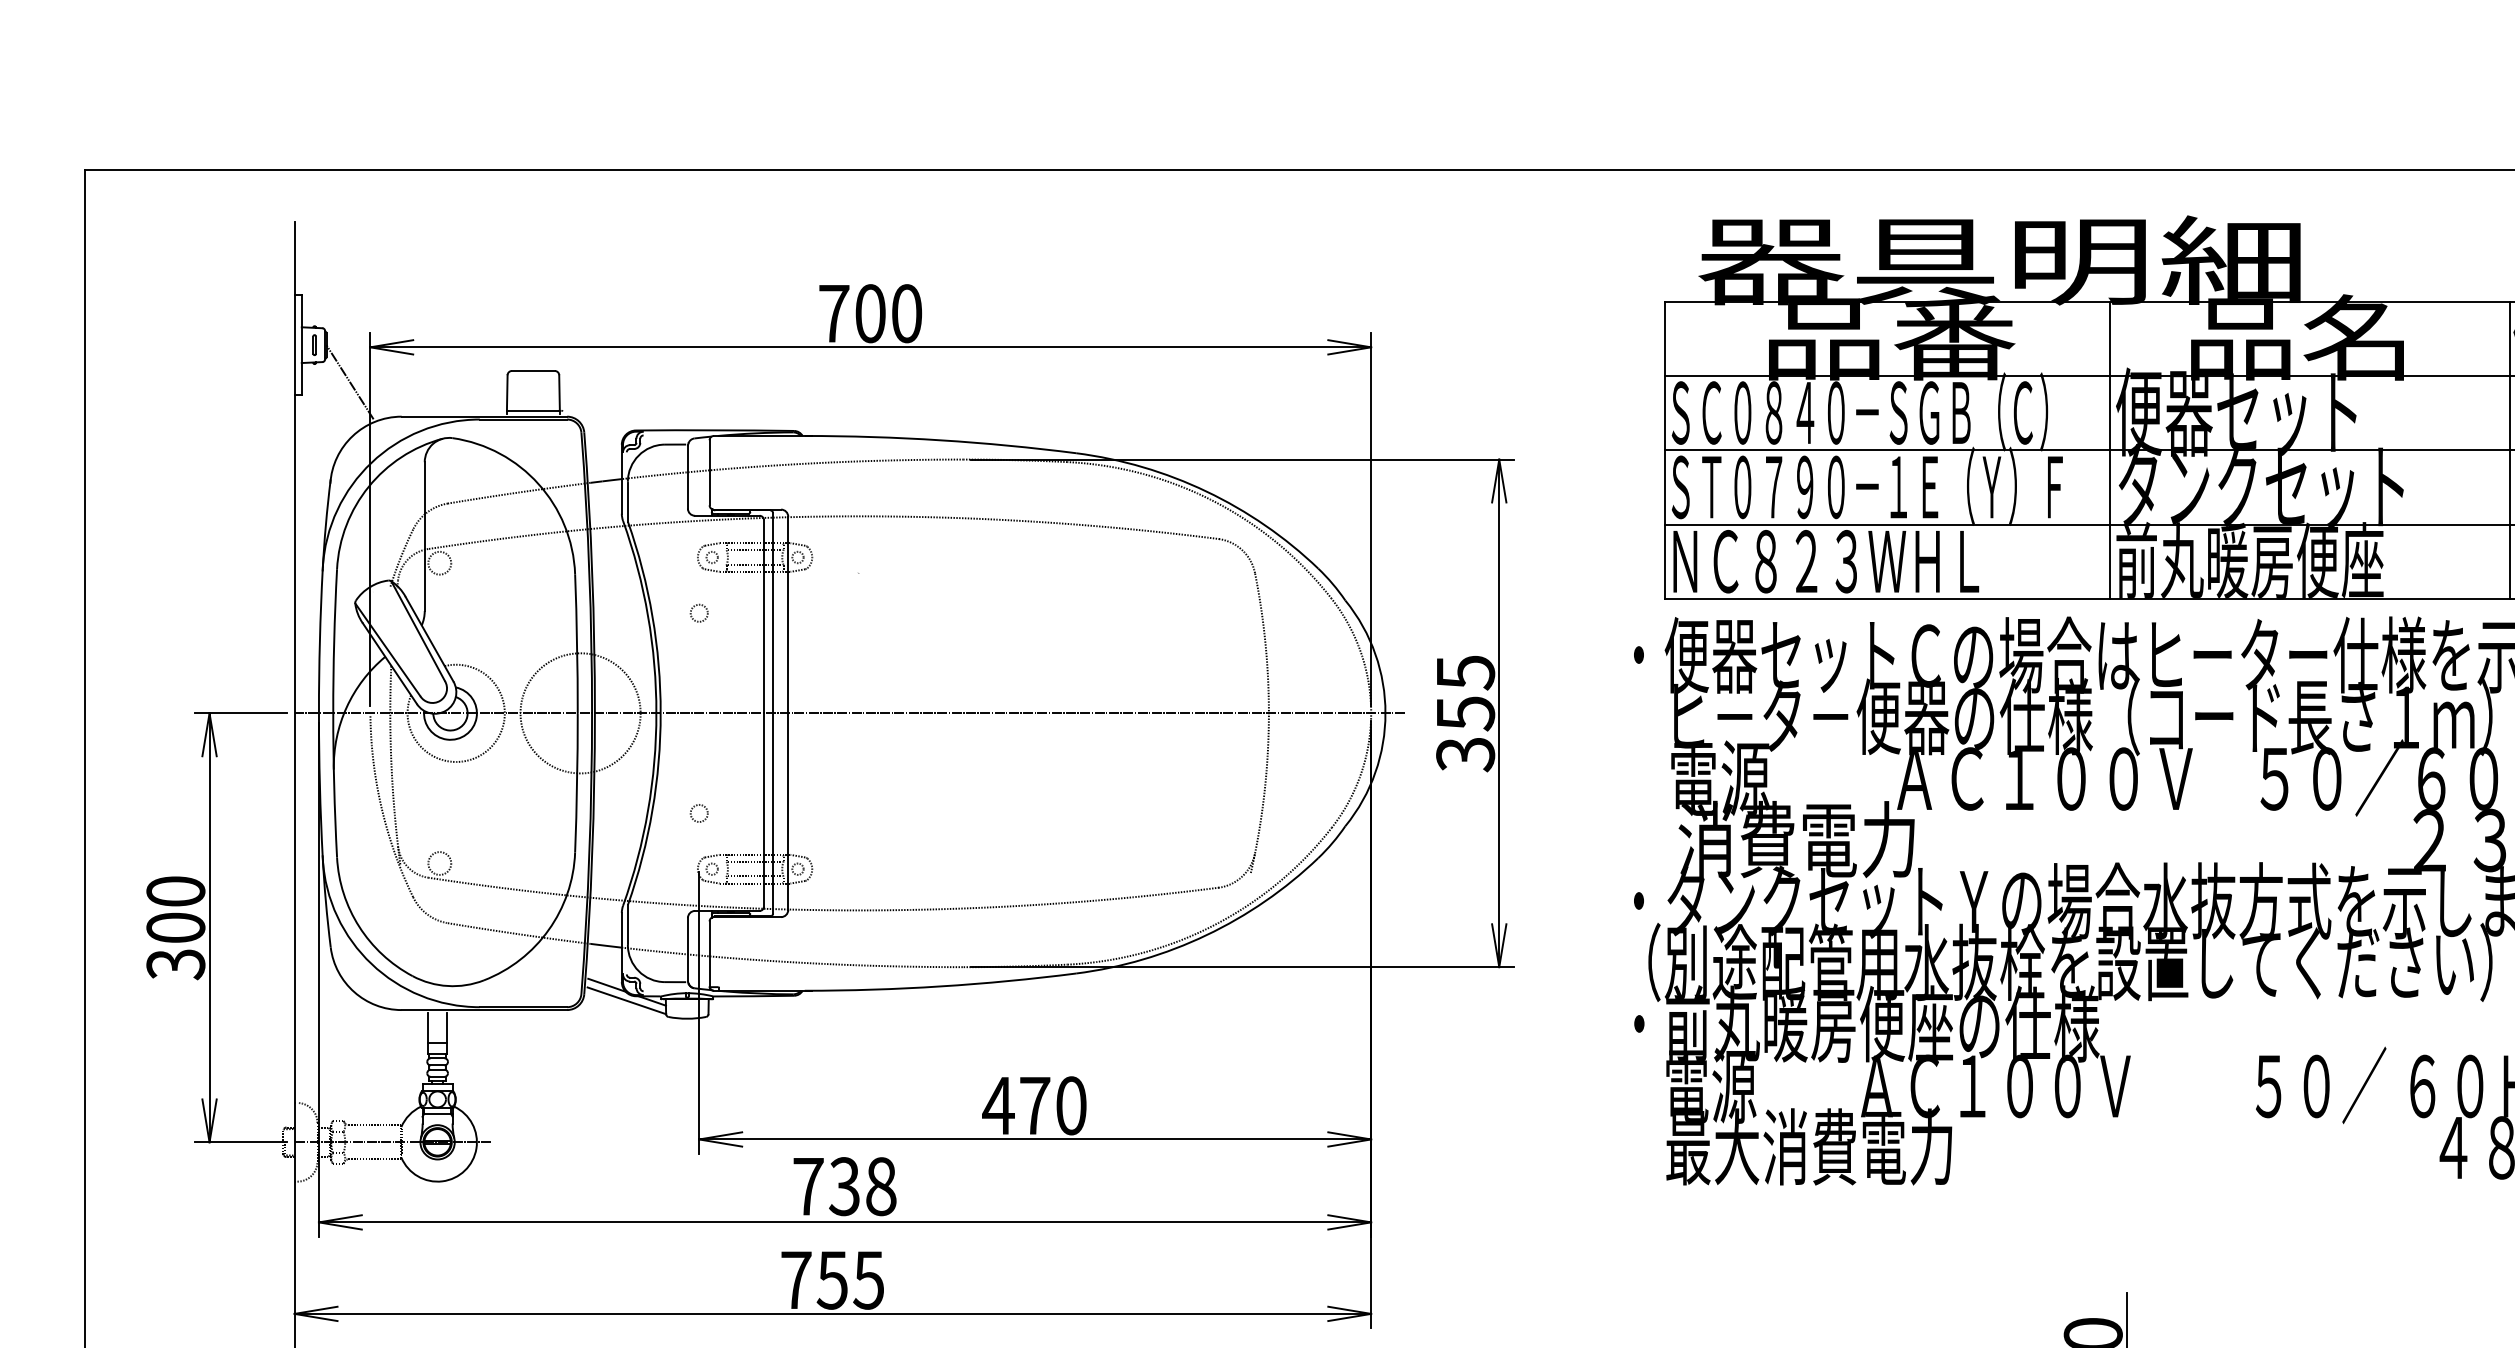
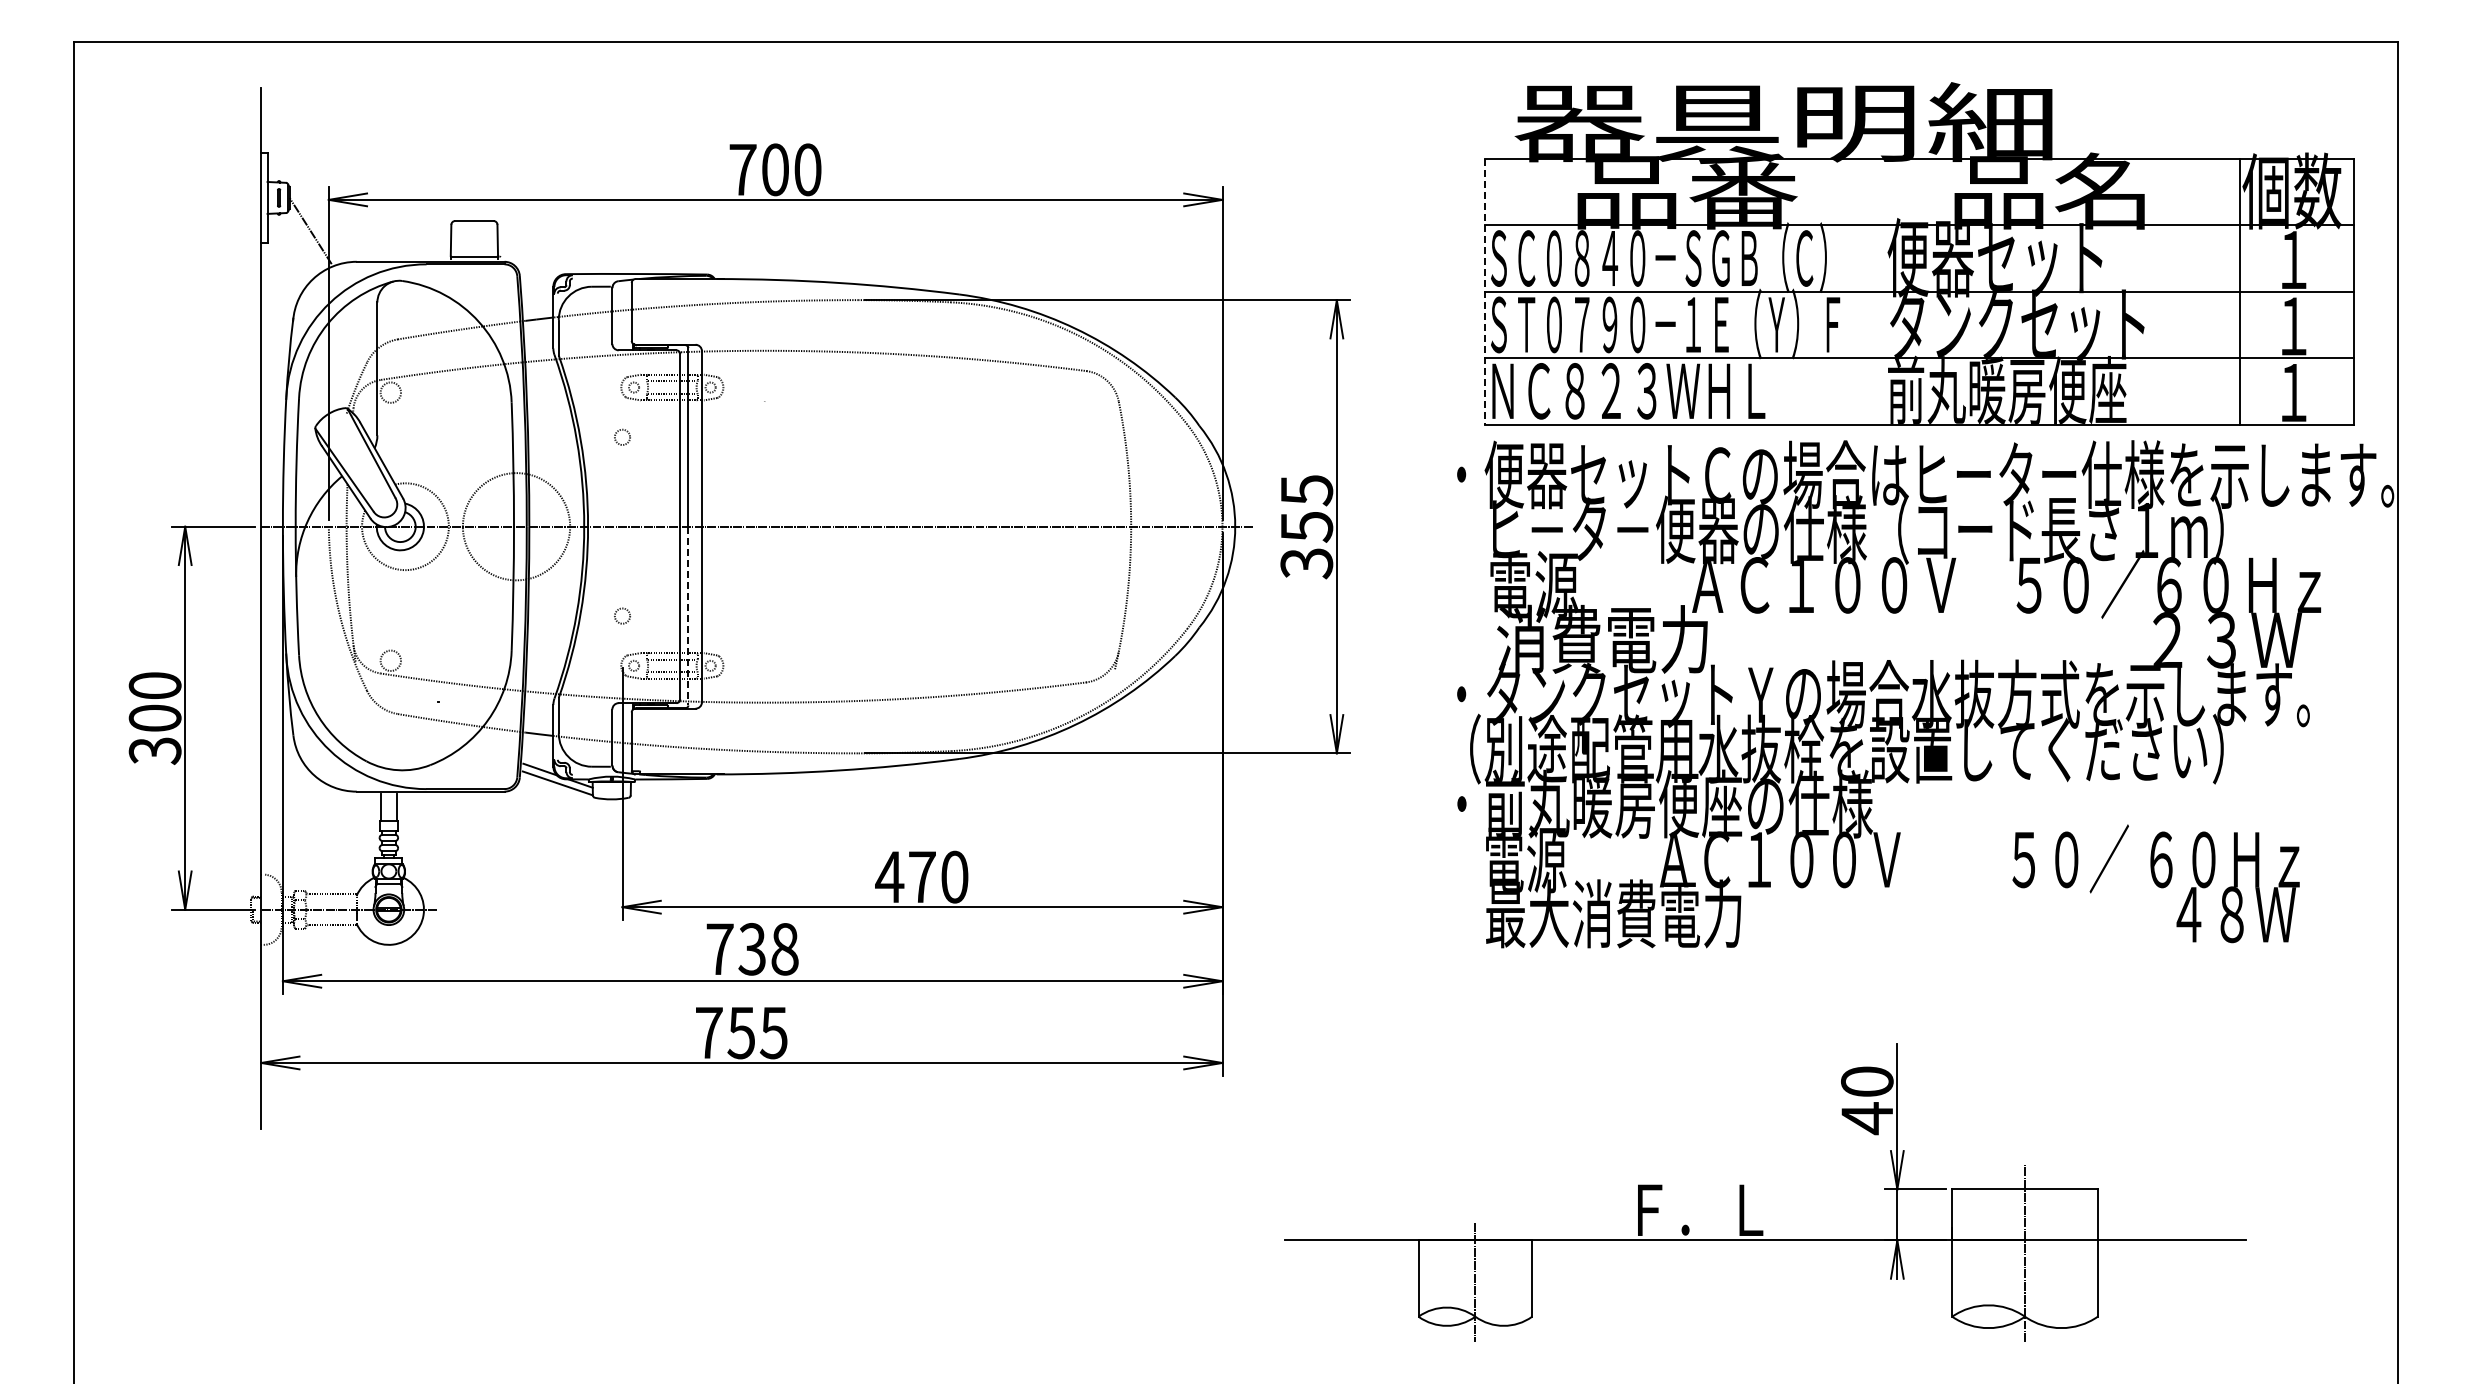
line: (1664, 449) -> (1484, 291), solid -> dashed
line: (2110, 449) -> (1882, 291), removed
line: (773, 813) -> (688, 616), solid -> dashed

